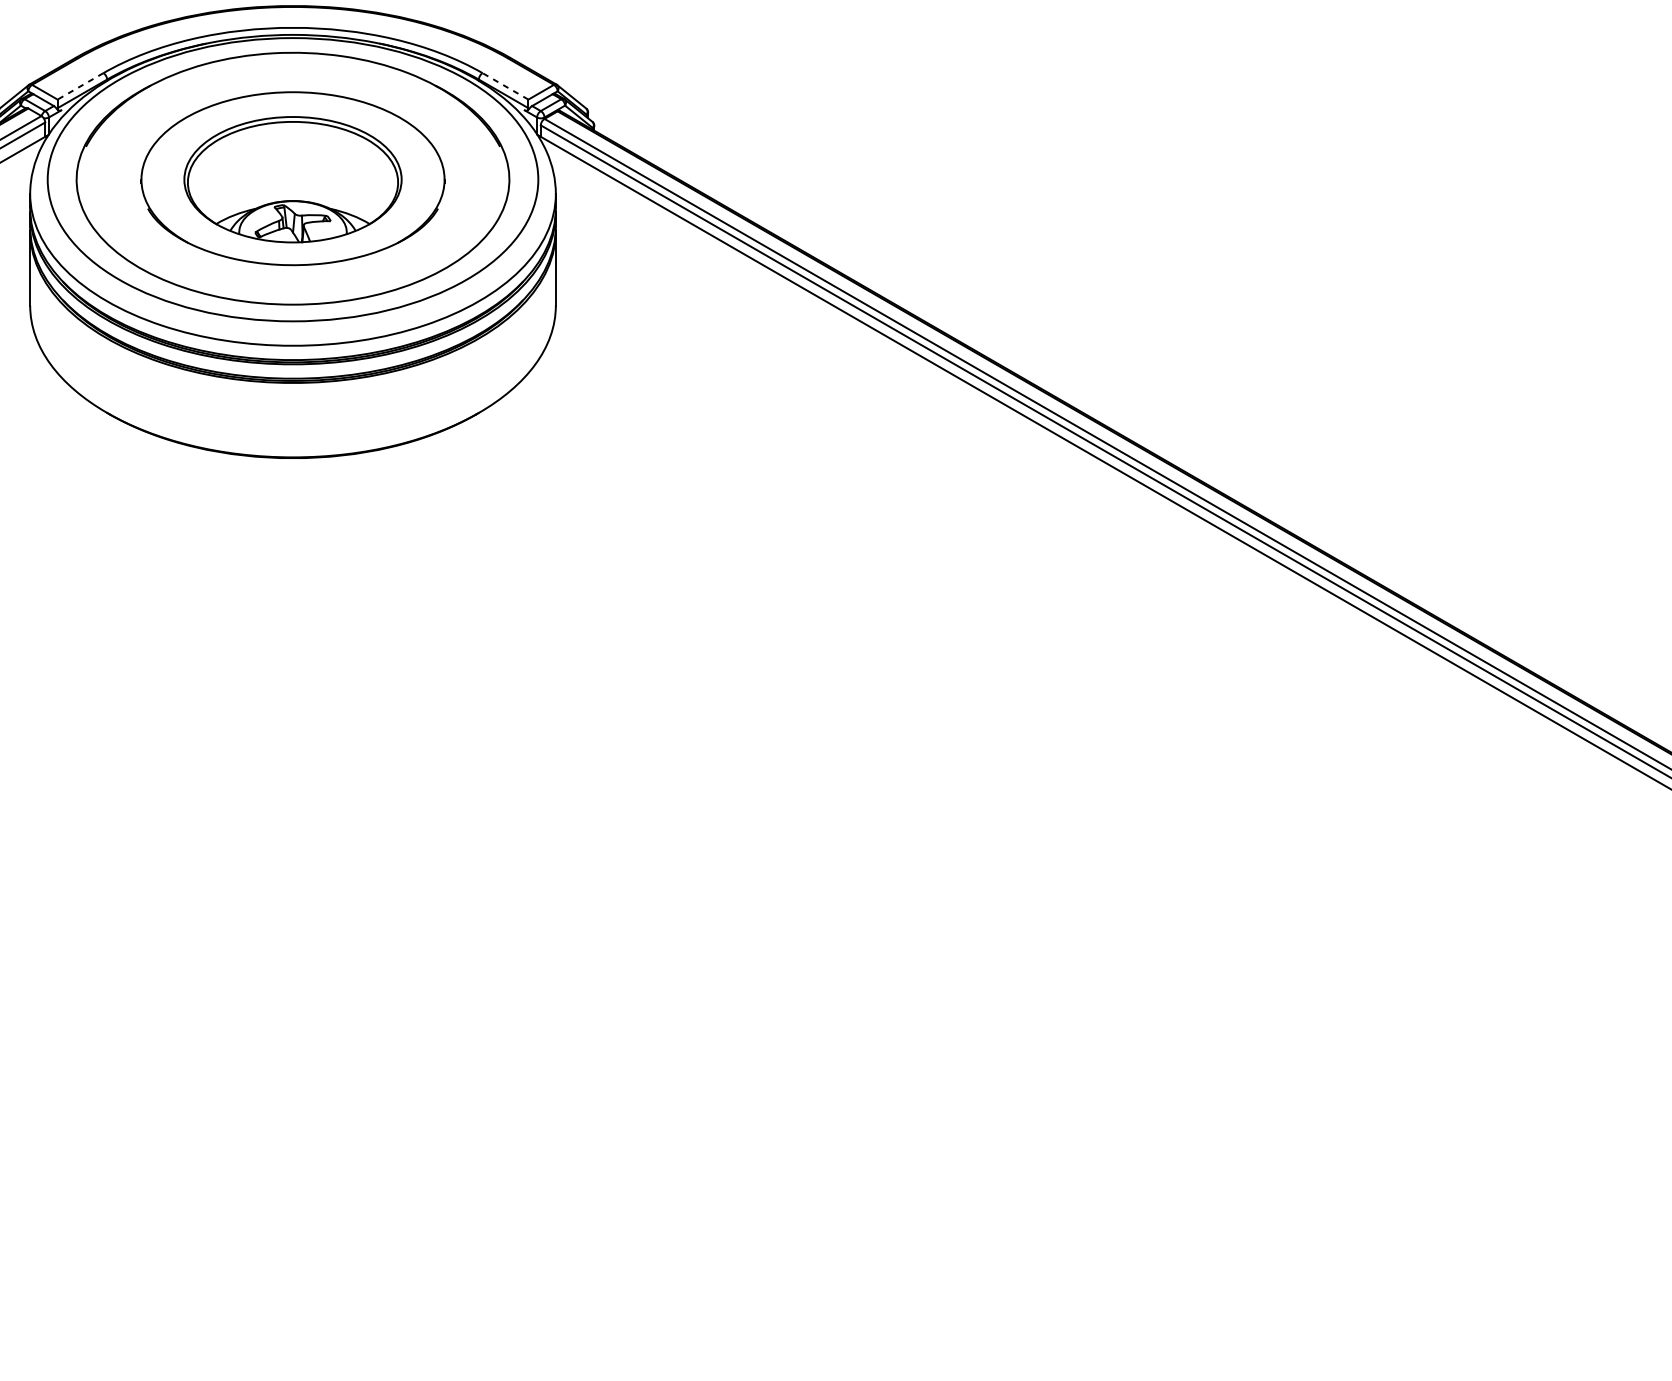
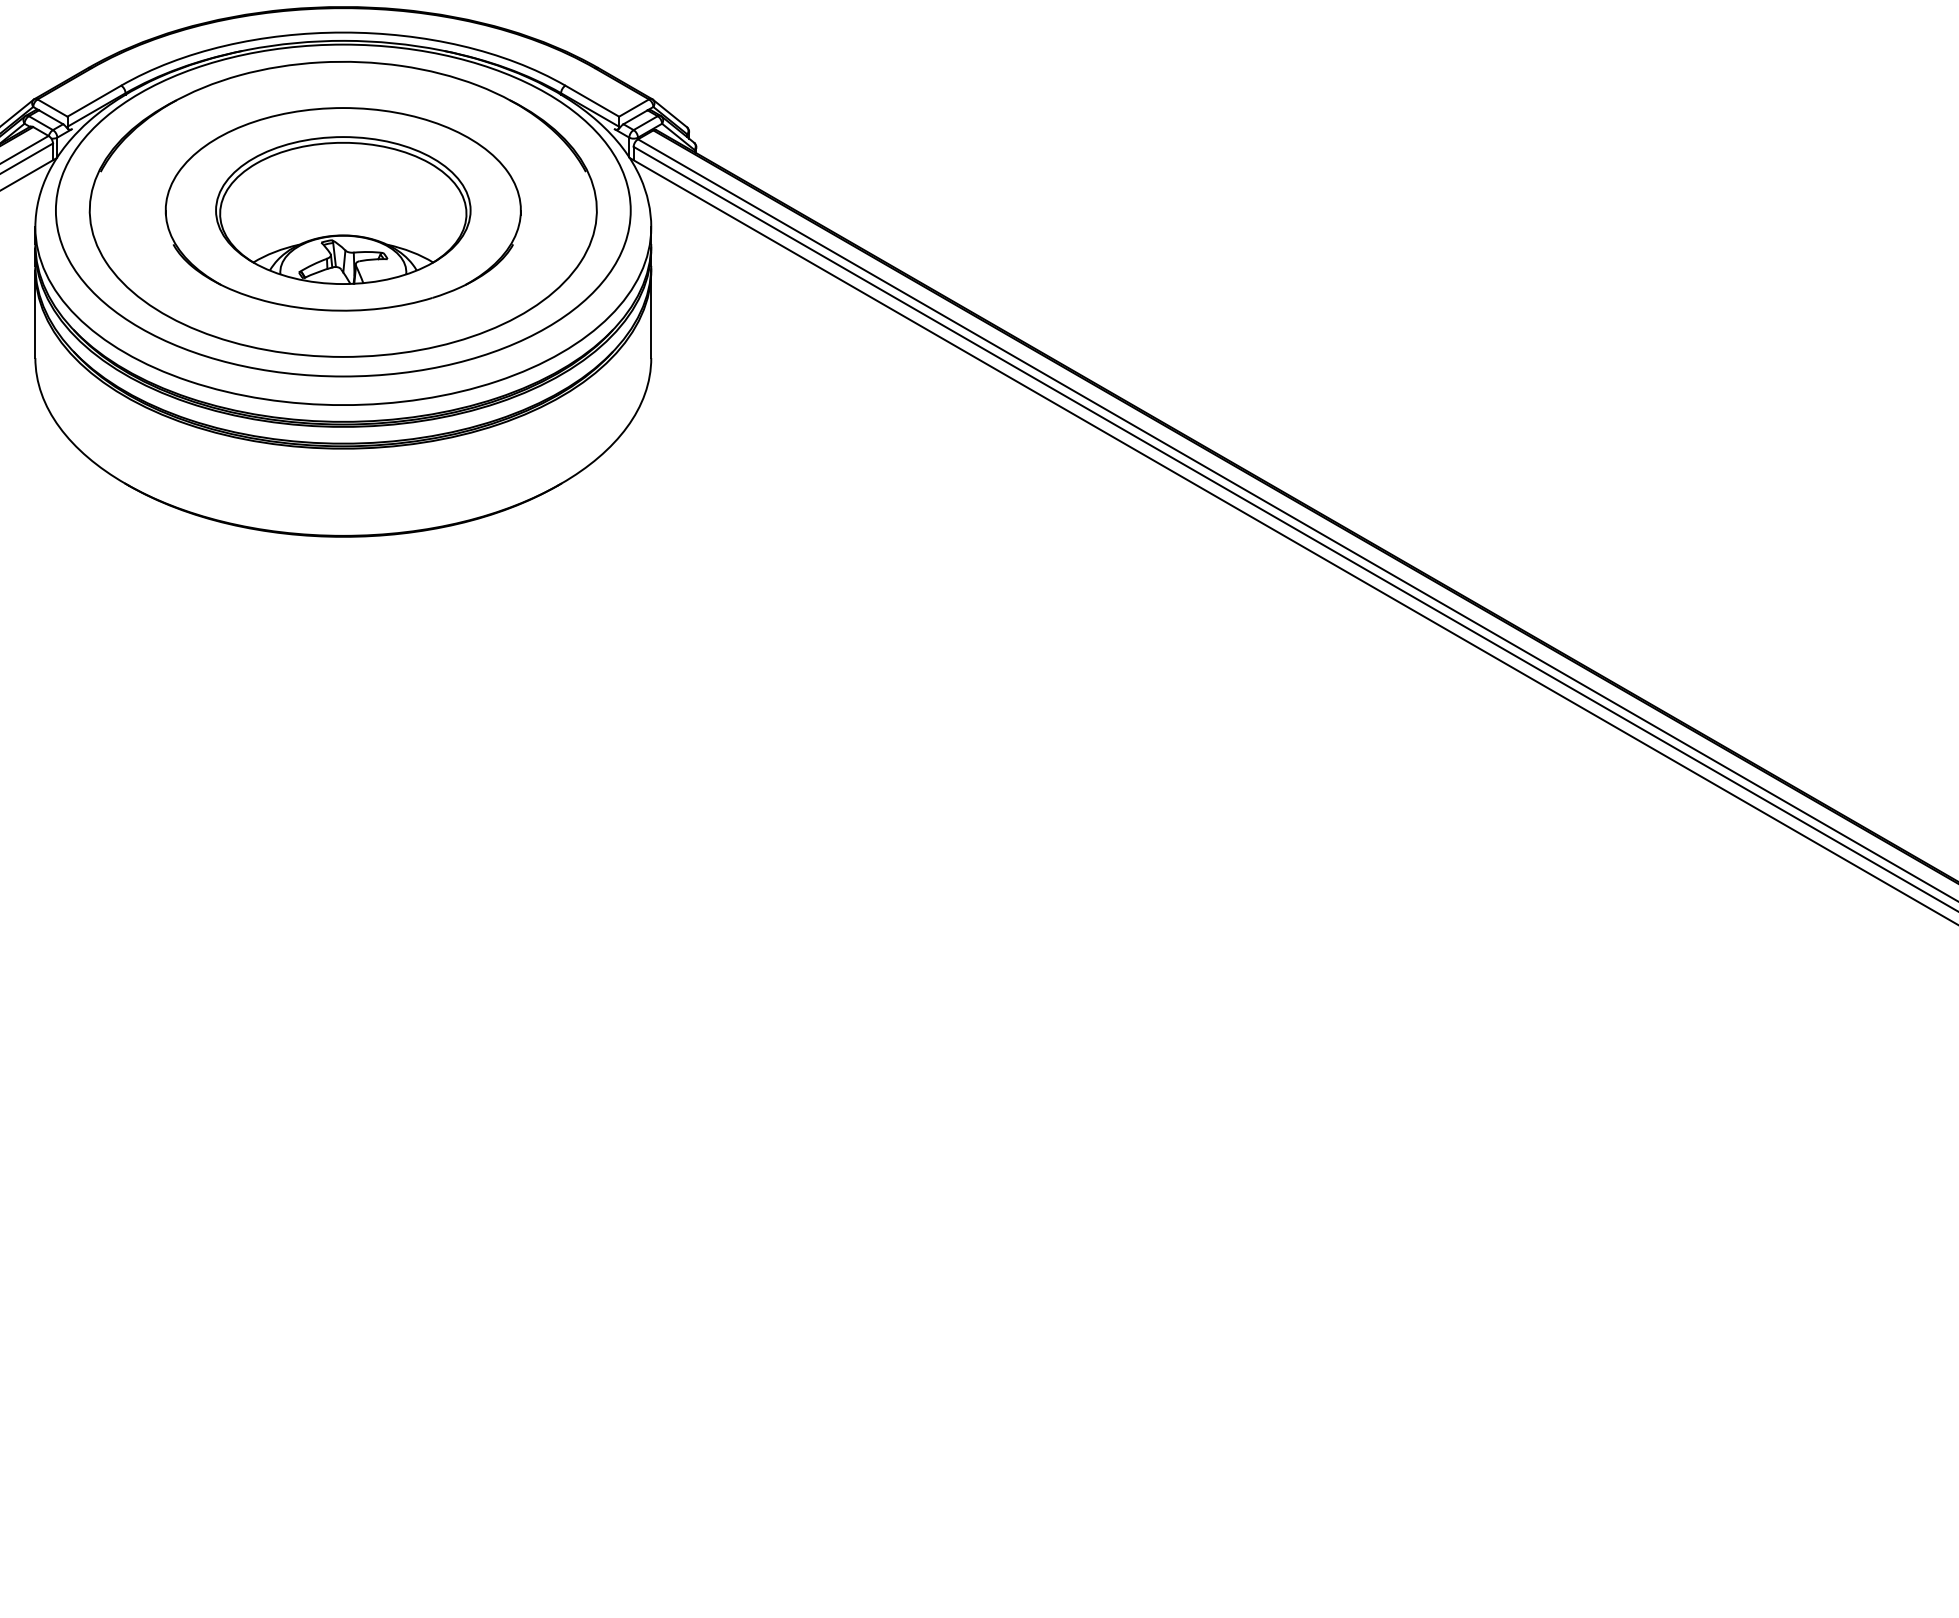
line: (504, 85) -> (591, 100), dashed -> solid
line: (79, 86) -> (93, 101), dashed -> solid

